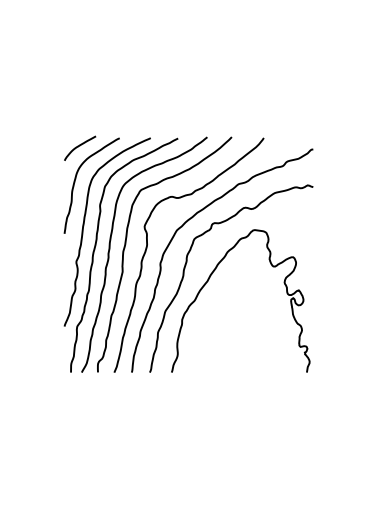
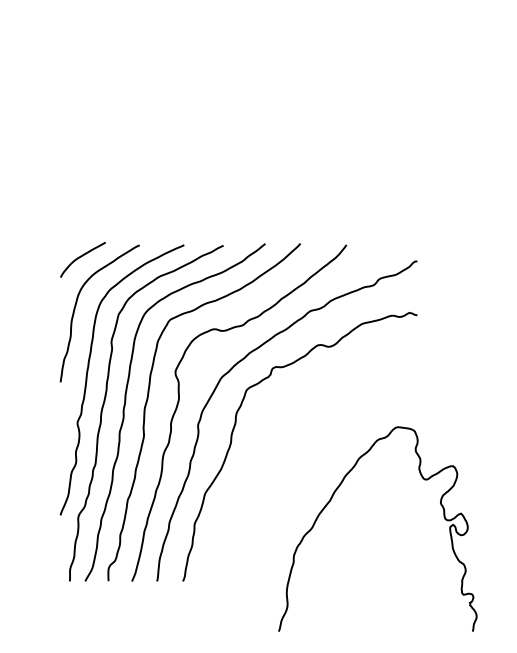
curve: (208, 281) -> (331, 500), moved

